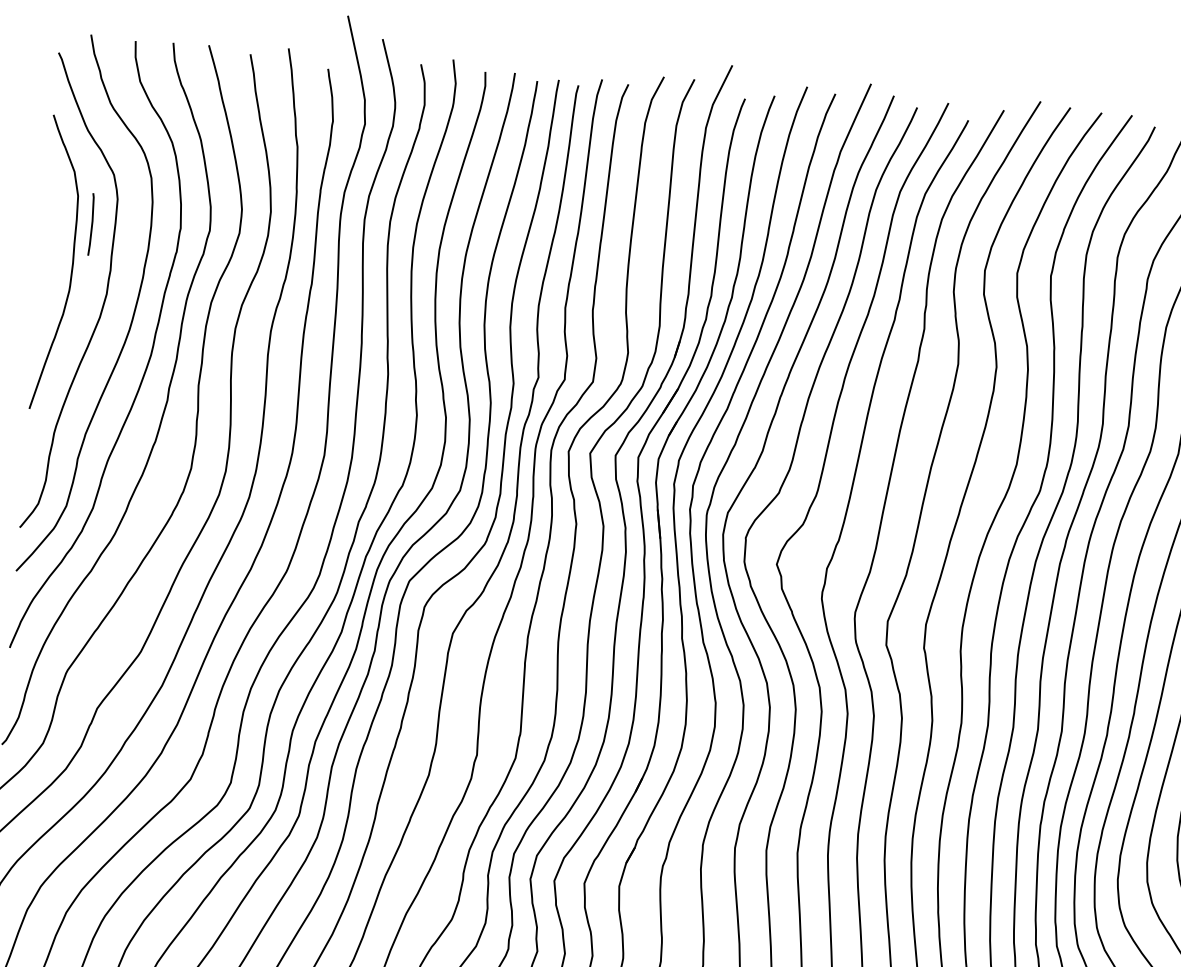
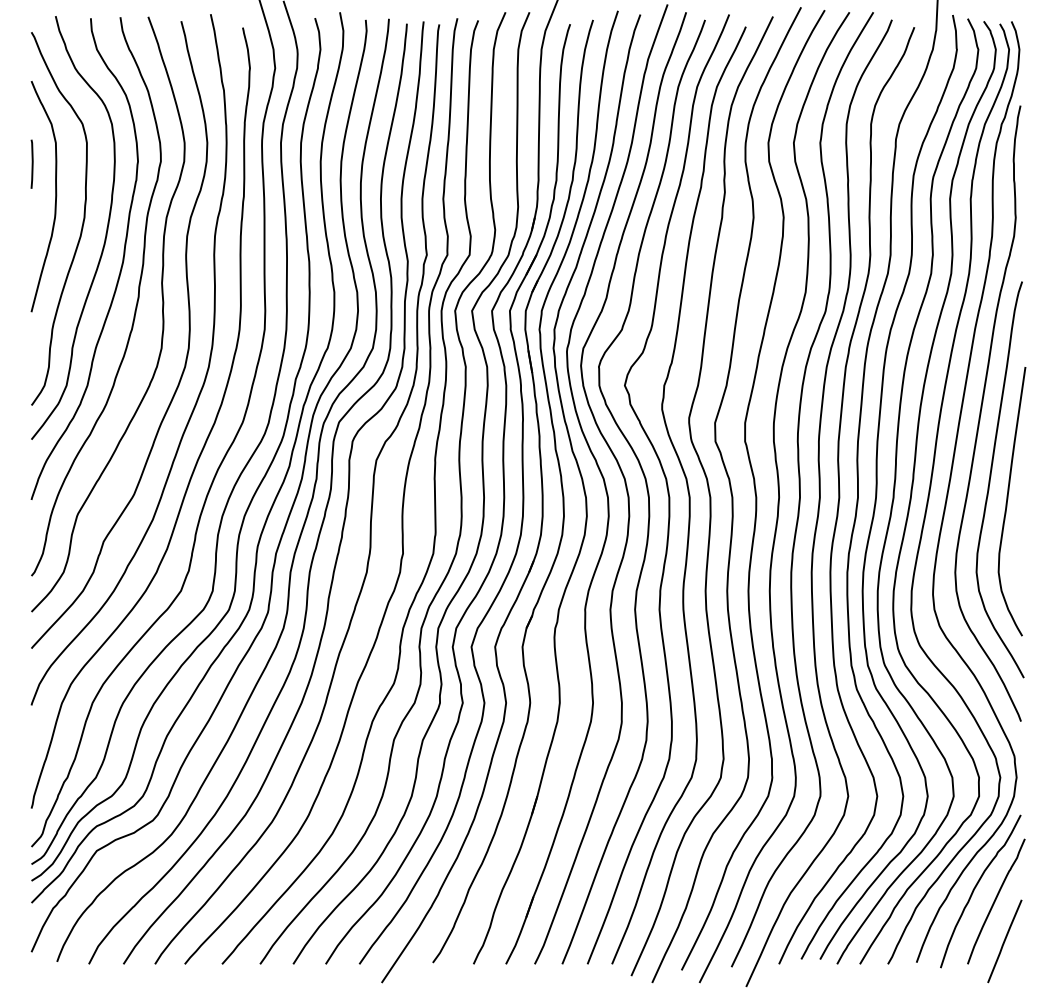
line: (90, 223) -> (31, 163), moved

